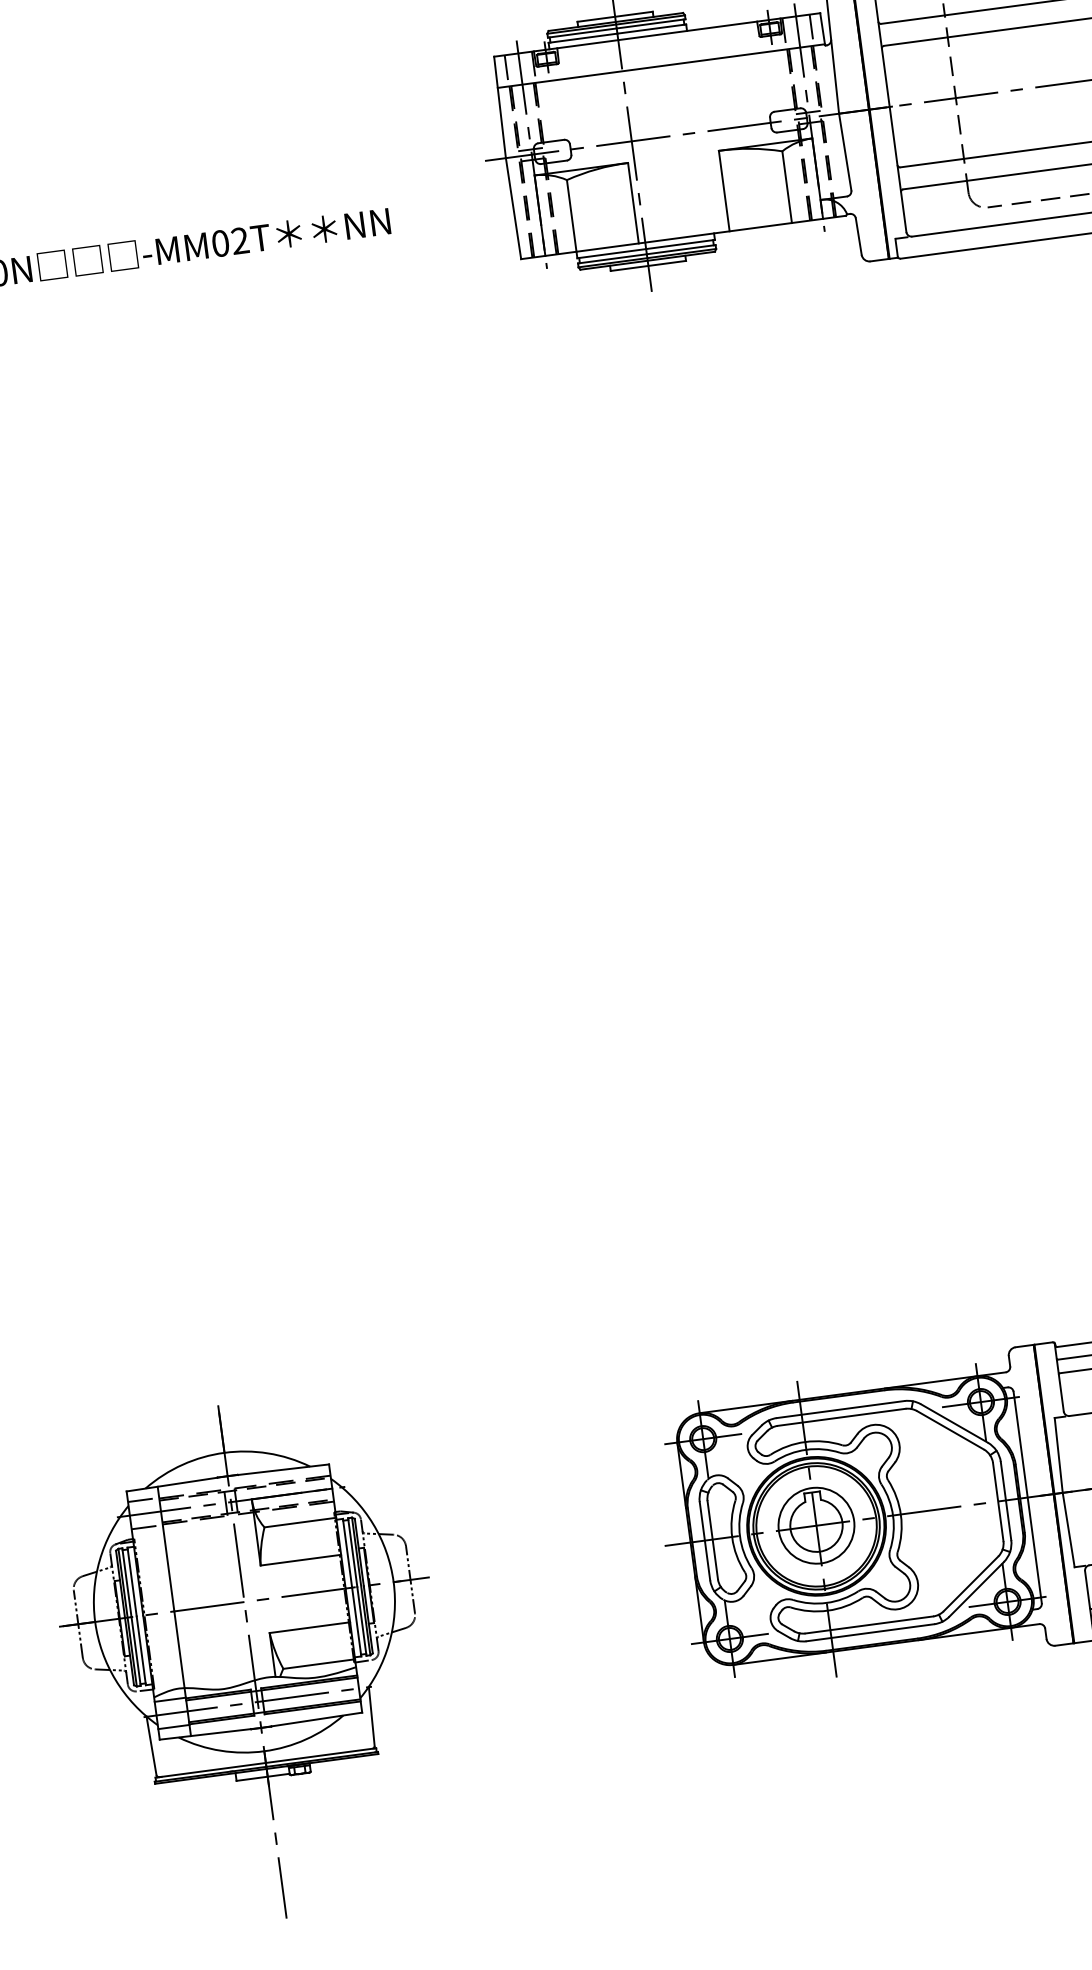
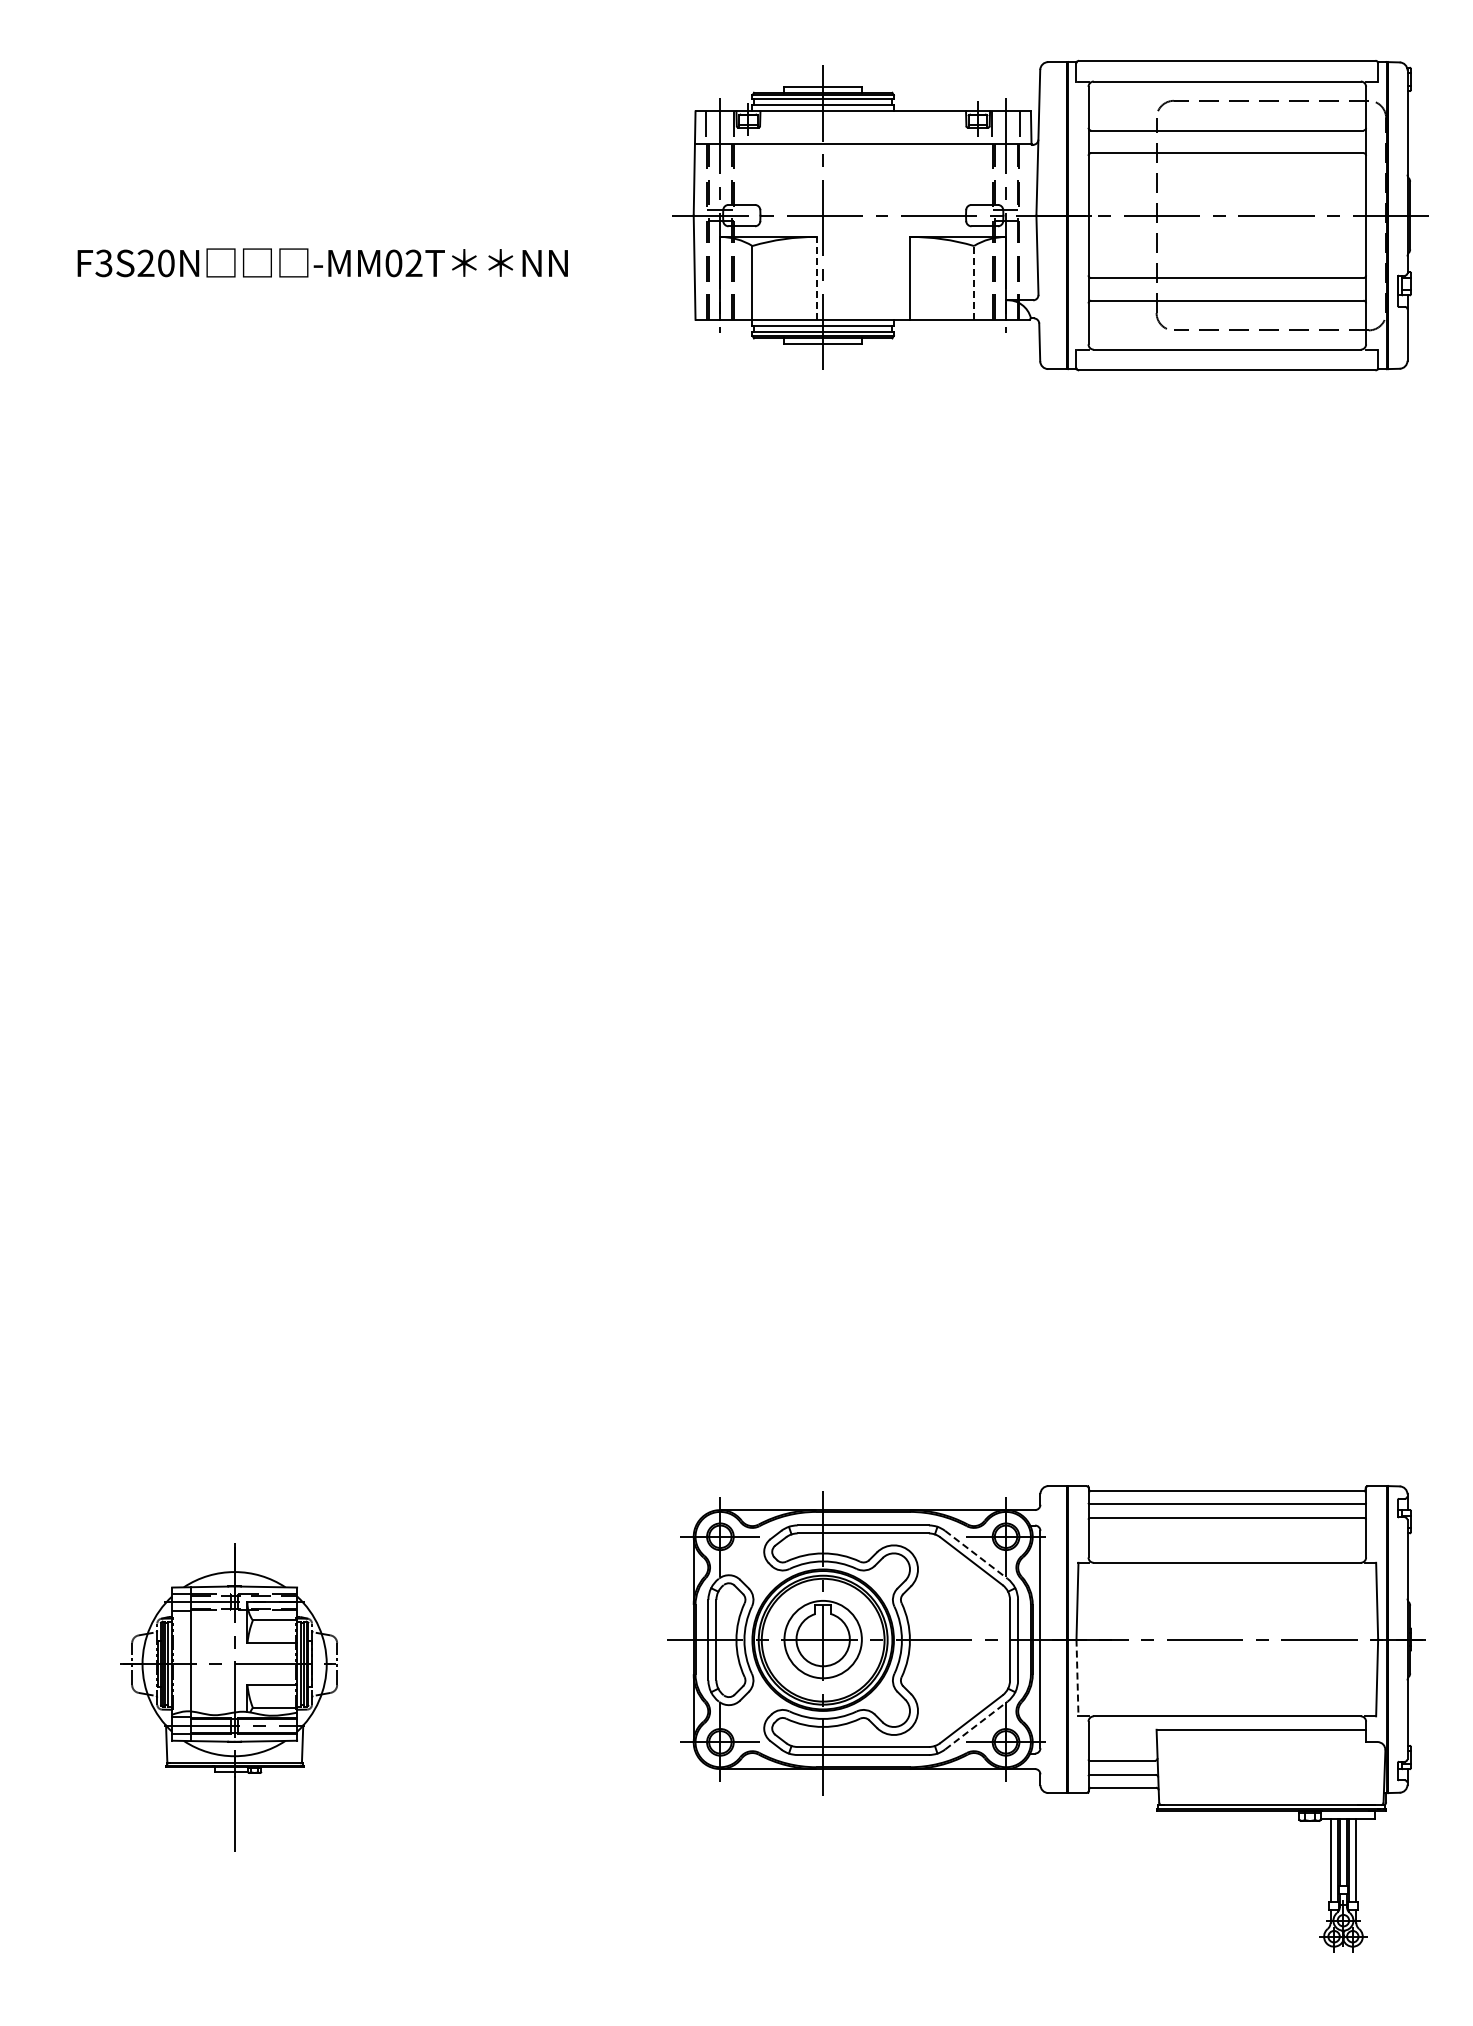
line: (787, 186) -> (974, 282), solid -> dashed
line: (633, 202) -> (816, 277), solid -> dashed
line: (954, 1424) -> (976, 1555), solid -> dashed
line: (1068, 1530) -> (1077, 1678), solid -> dashed
line: (976, 1589) -> (976, 1725), solid -> dashed
part: (252, 1661) -> (234, 1700), size x0.6

